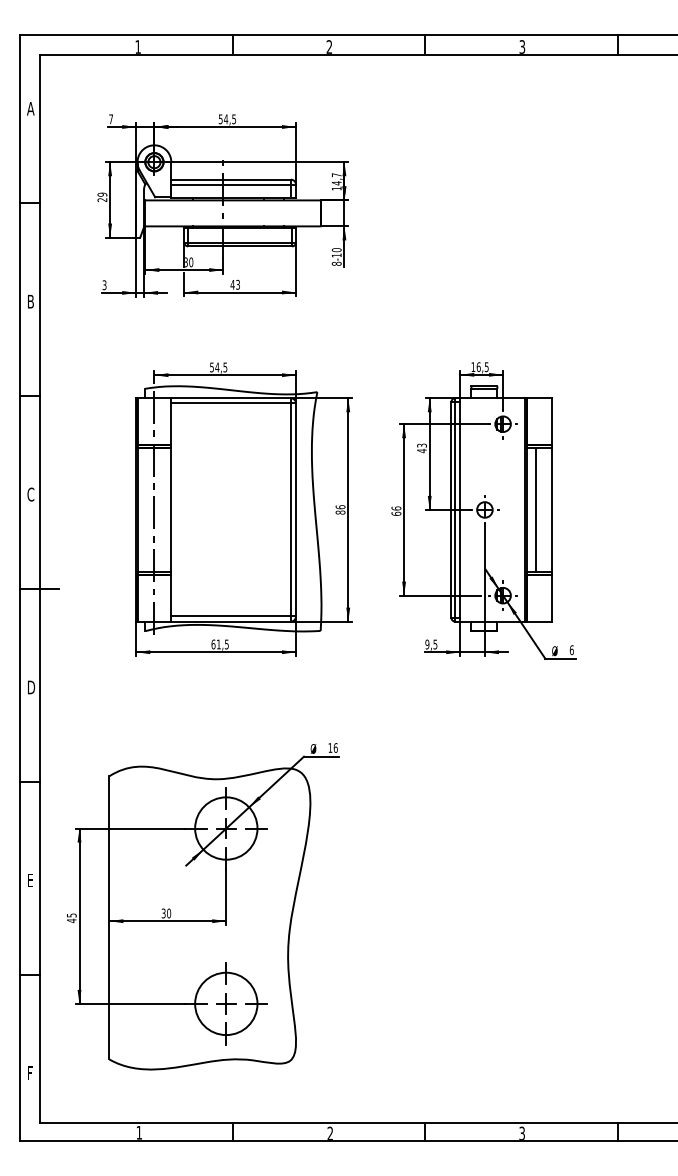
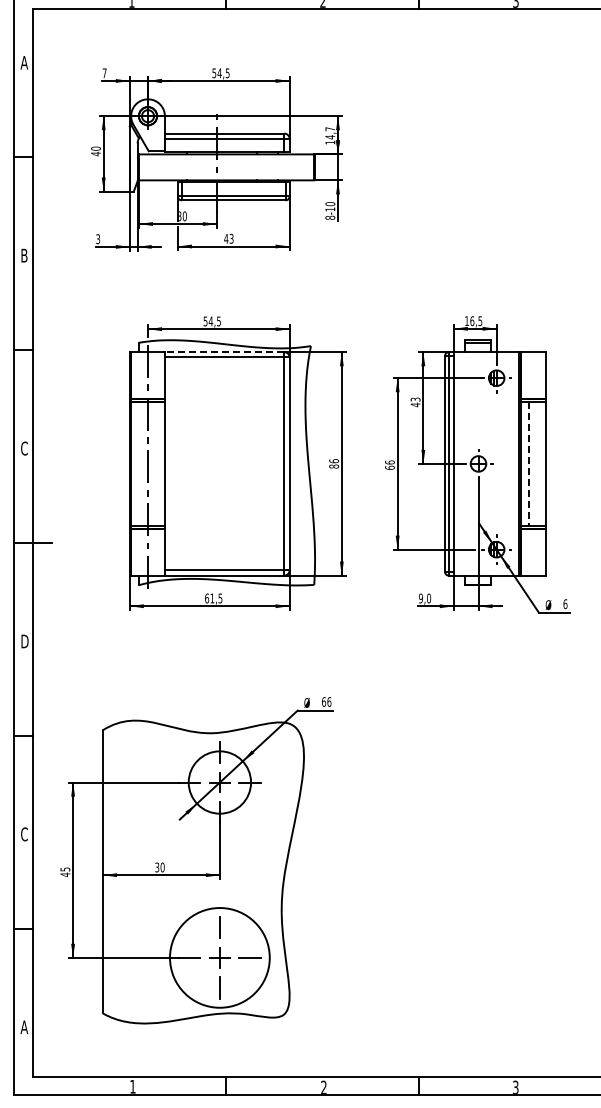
text: (102, 197) -> (96, 151), 29 -> 40
line: (231, 398) -> (225, 352), solid -> dashed
line: (535, 510) -> (529, 464), solid -> dashed
text: (435, 644) -> (429, 598), 9,5 -> 9,0
text: (330, 747) -> (324, 701), 16 -> 66
text: (30, 880) -> (24, 834), E -> C
circle: (226, 1003) -> (220, 957), size x1.6
text: (30, 1073) -> (24, 1027), F -> A

